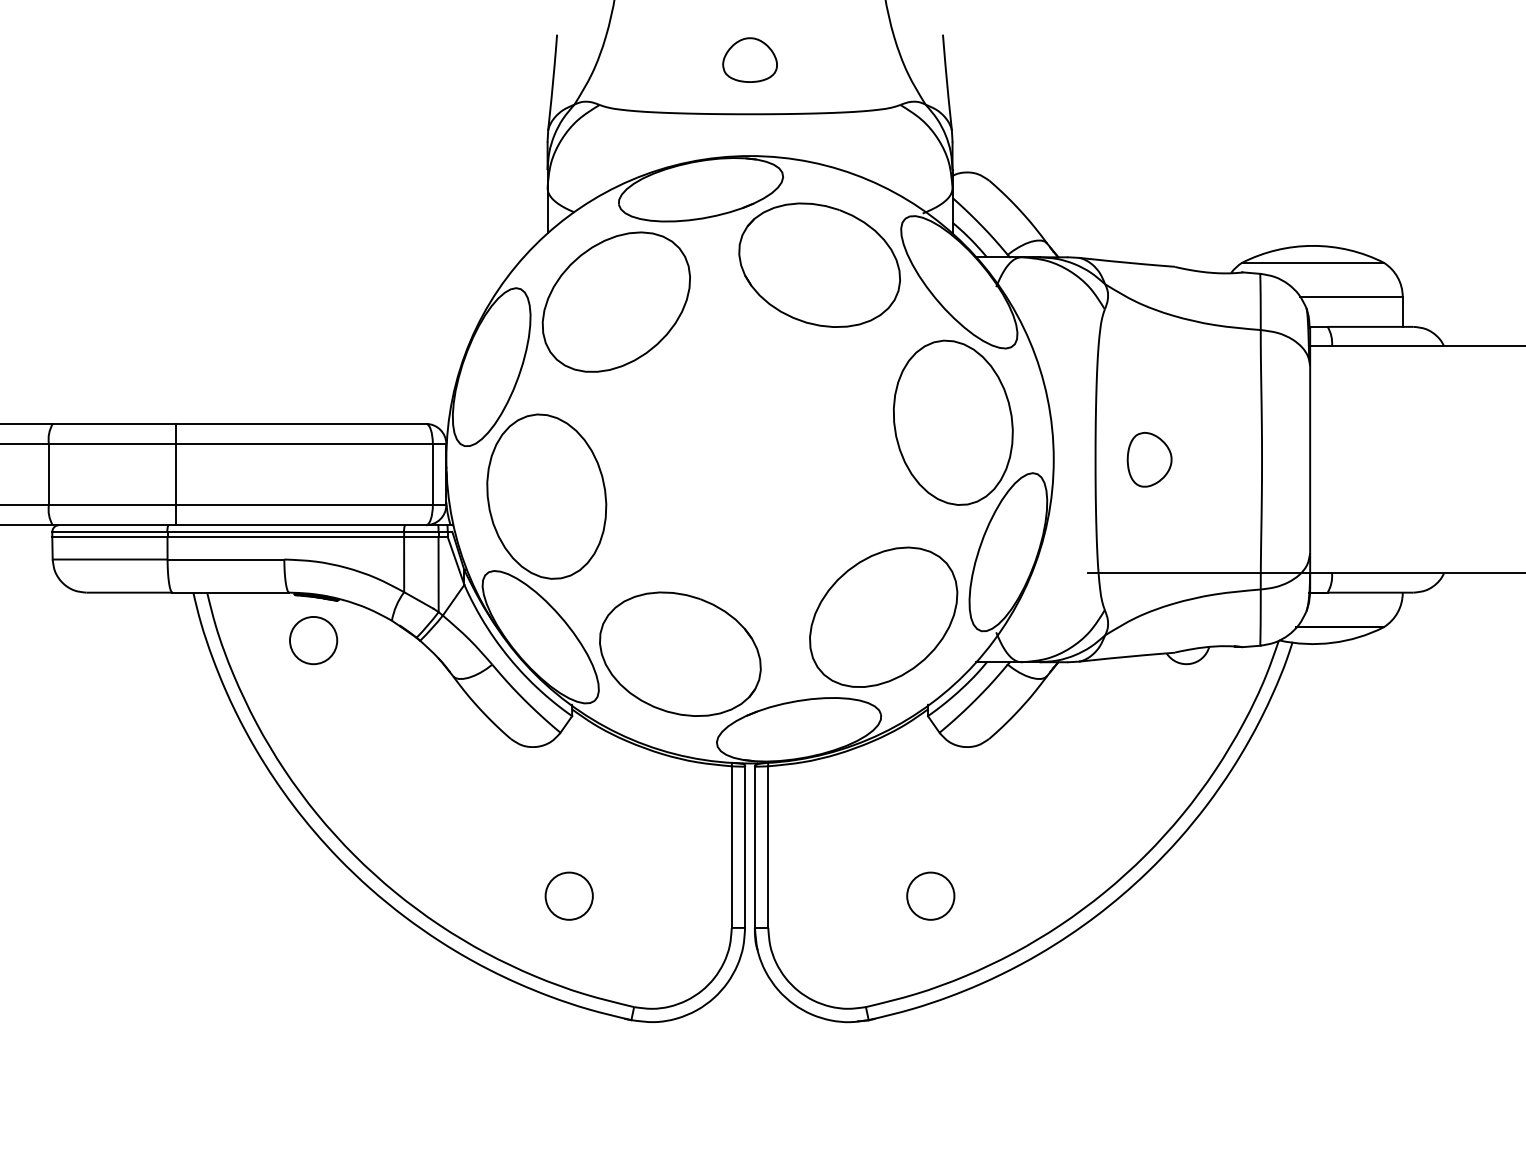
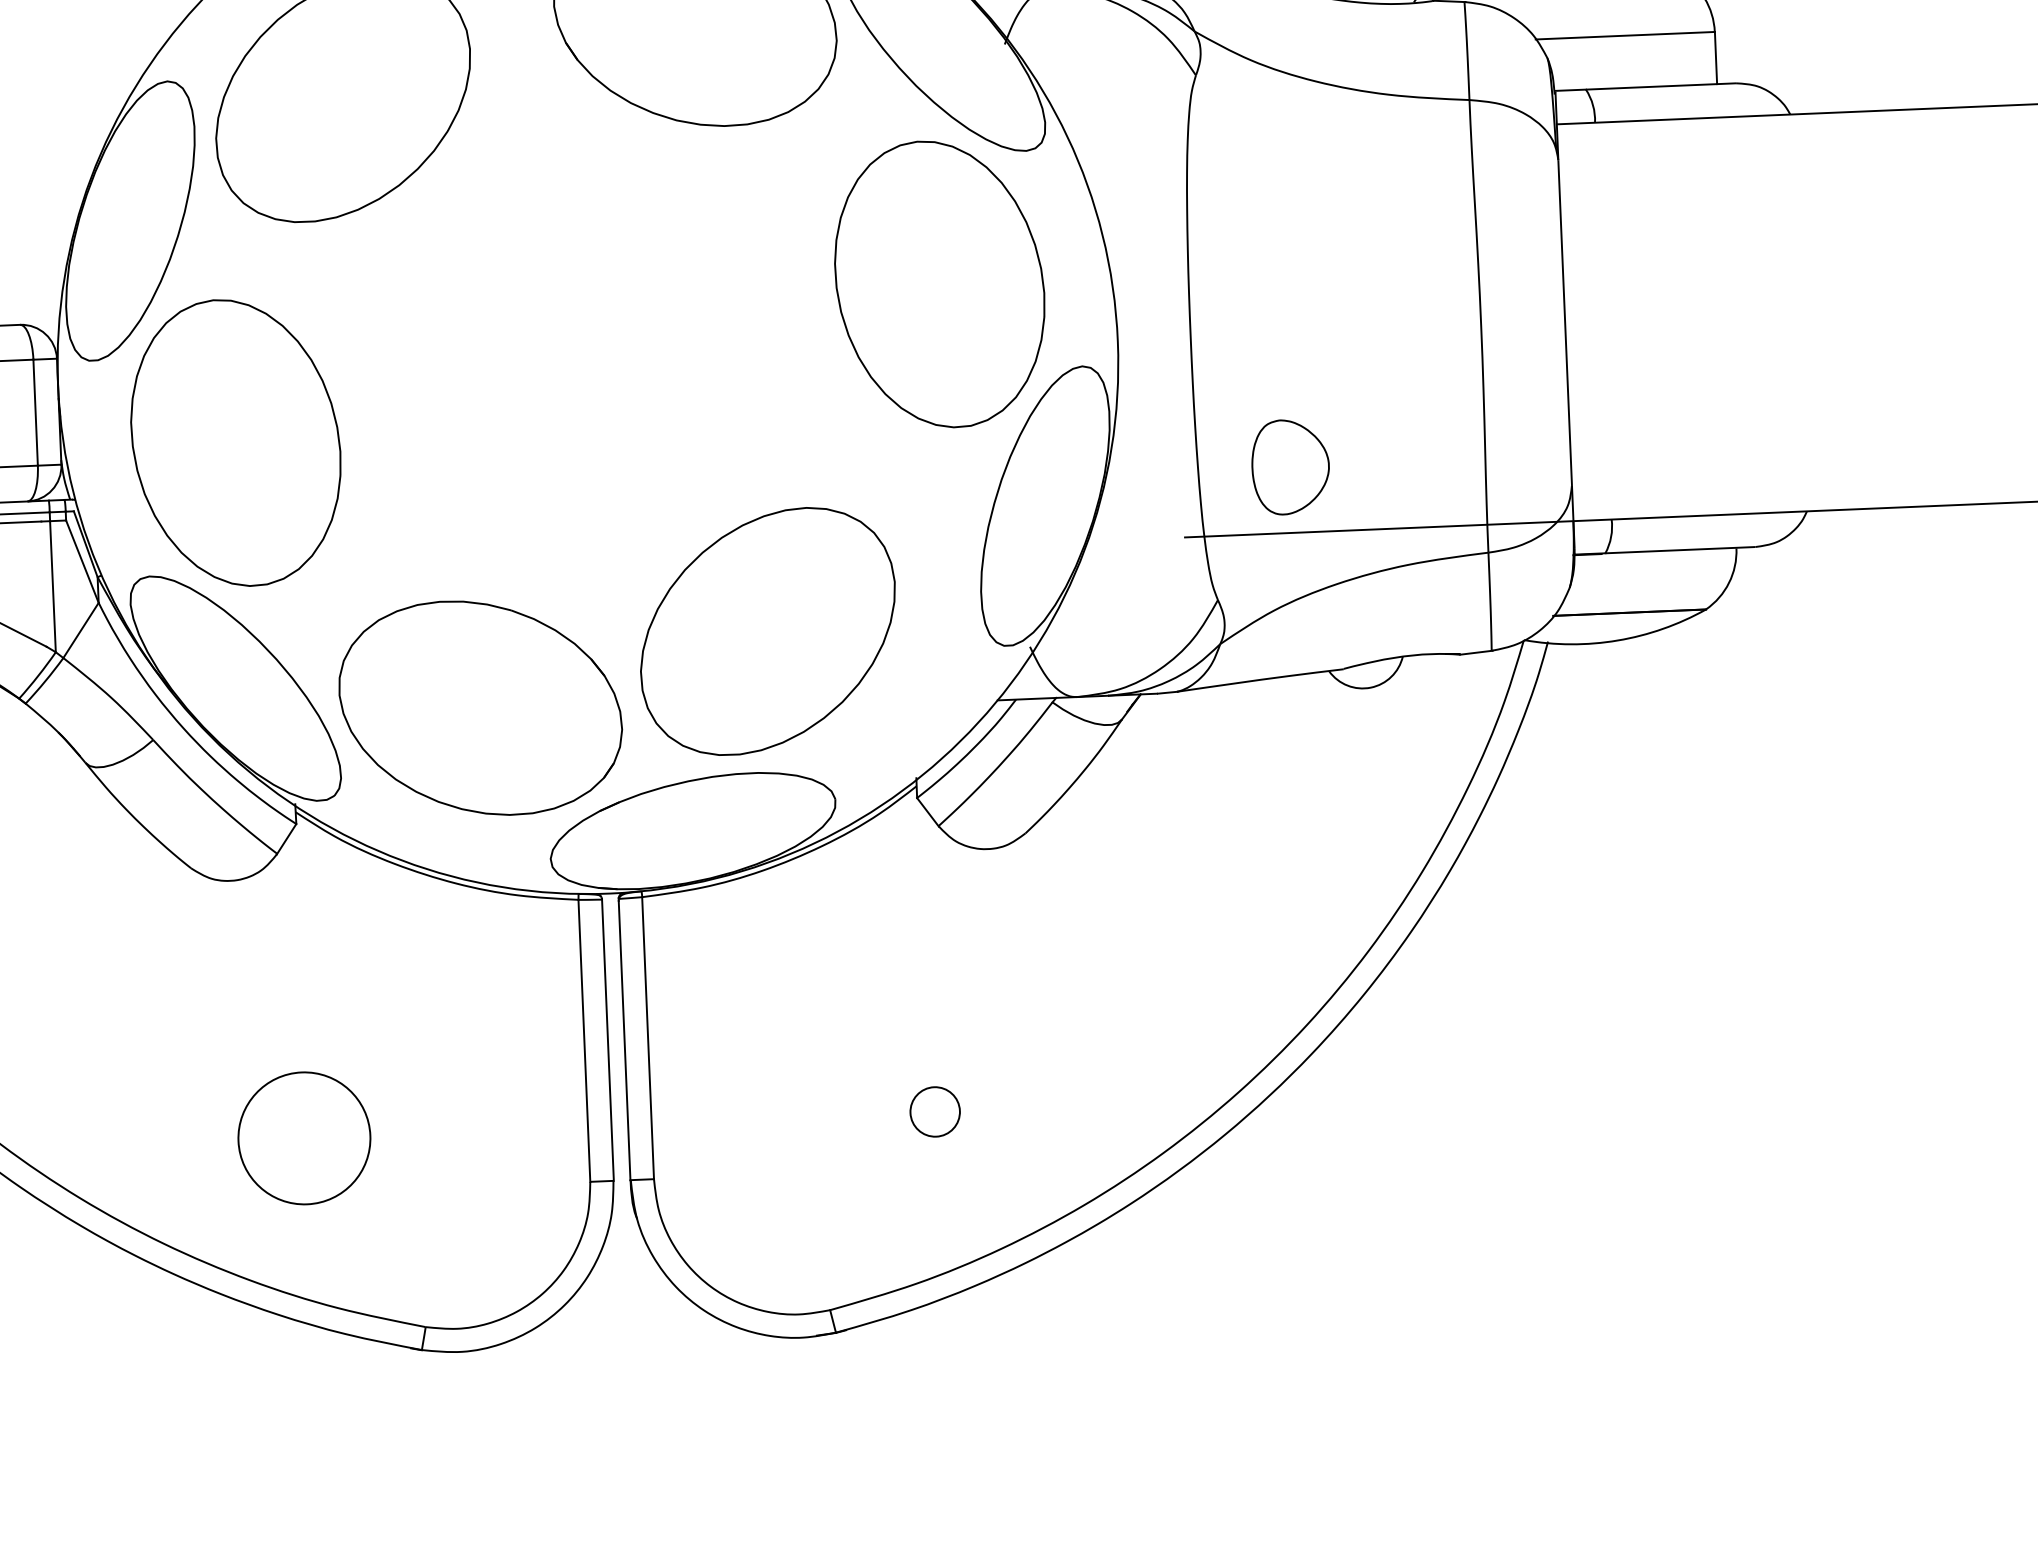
part: (1149, 459) -> (1290, 466), moved
part: (883, 616) -> (767, 630), moved
circle: (568, 895) -> (303, 1137), size x1.6
circle: (930, 895) -> (934, 1110), size x0.6

